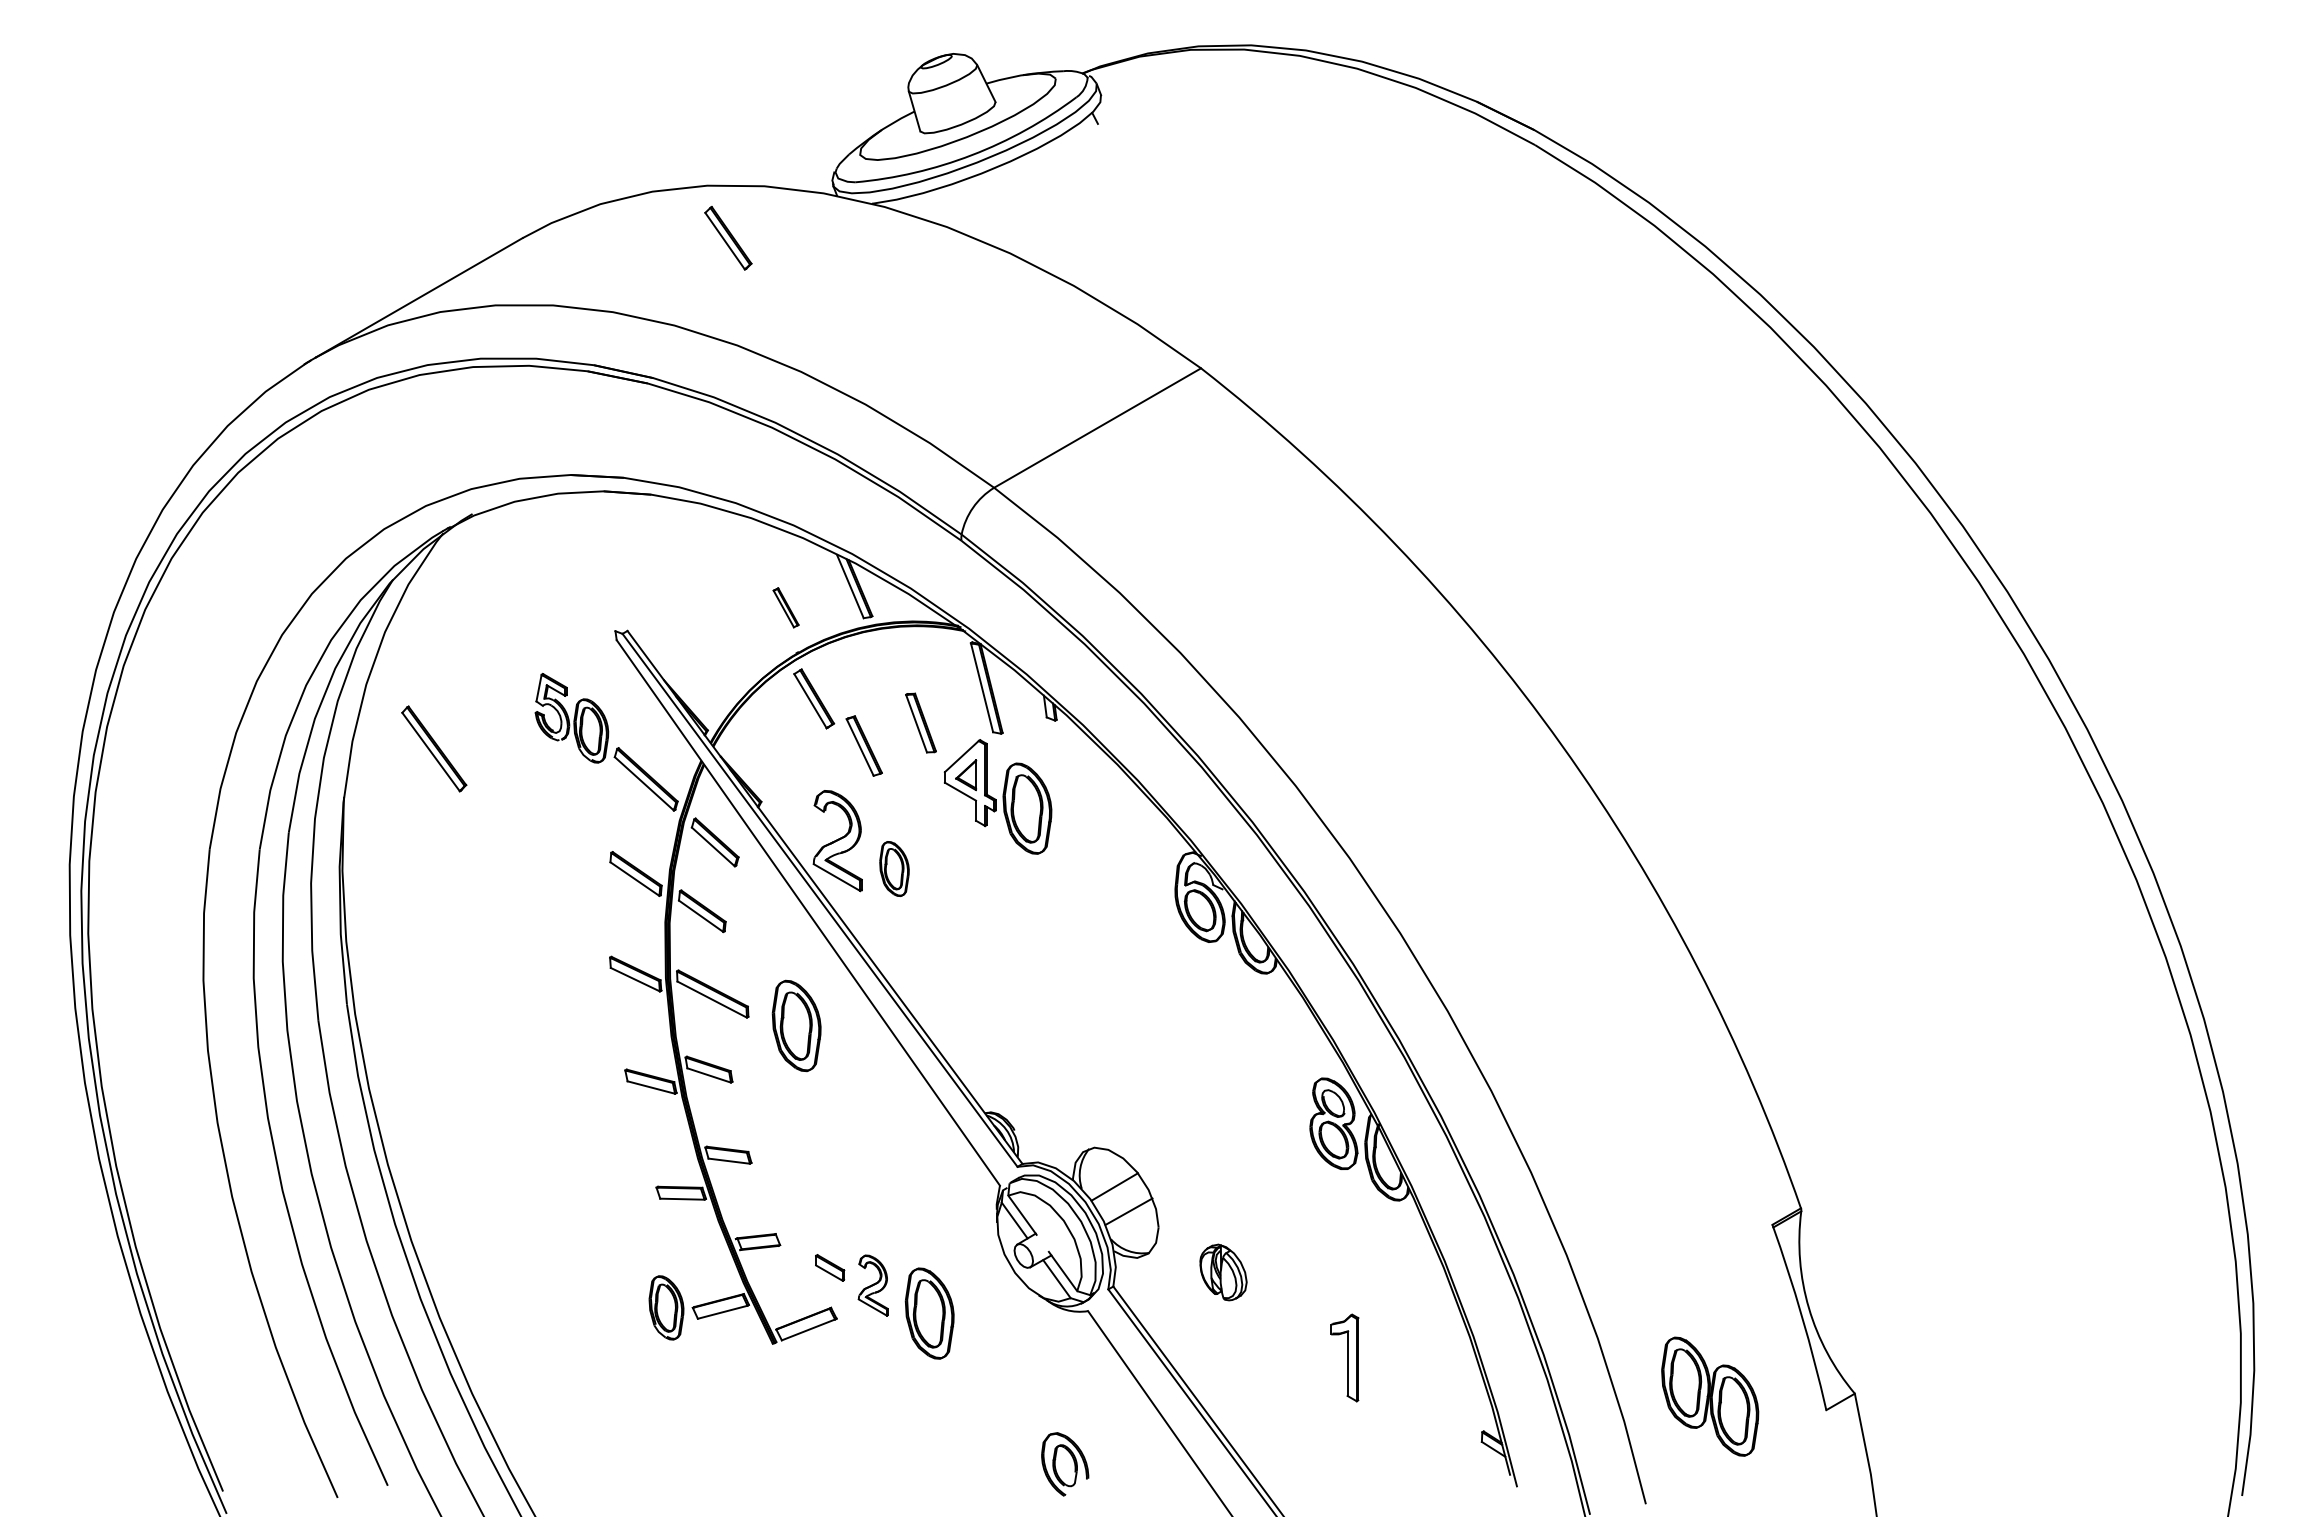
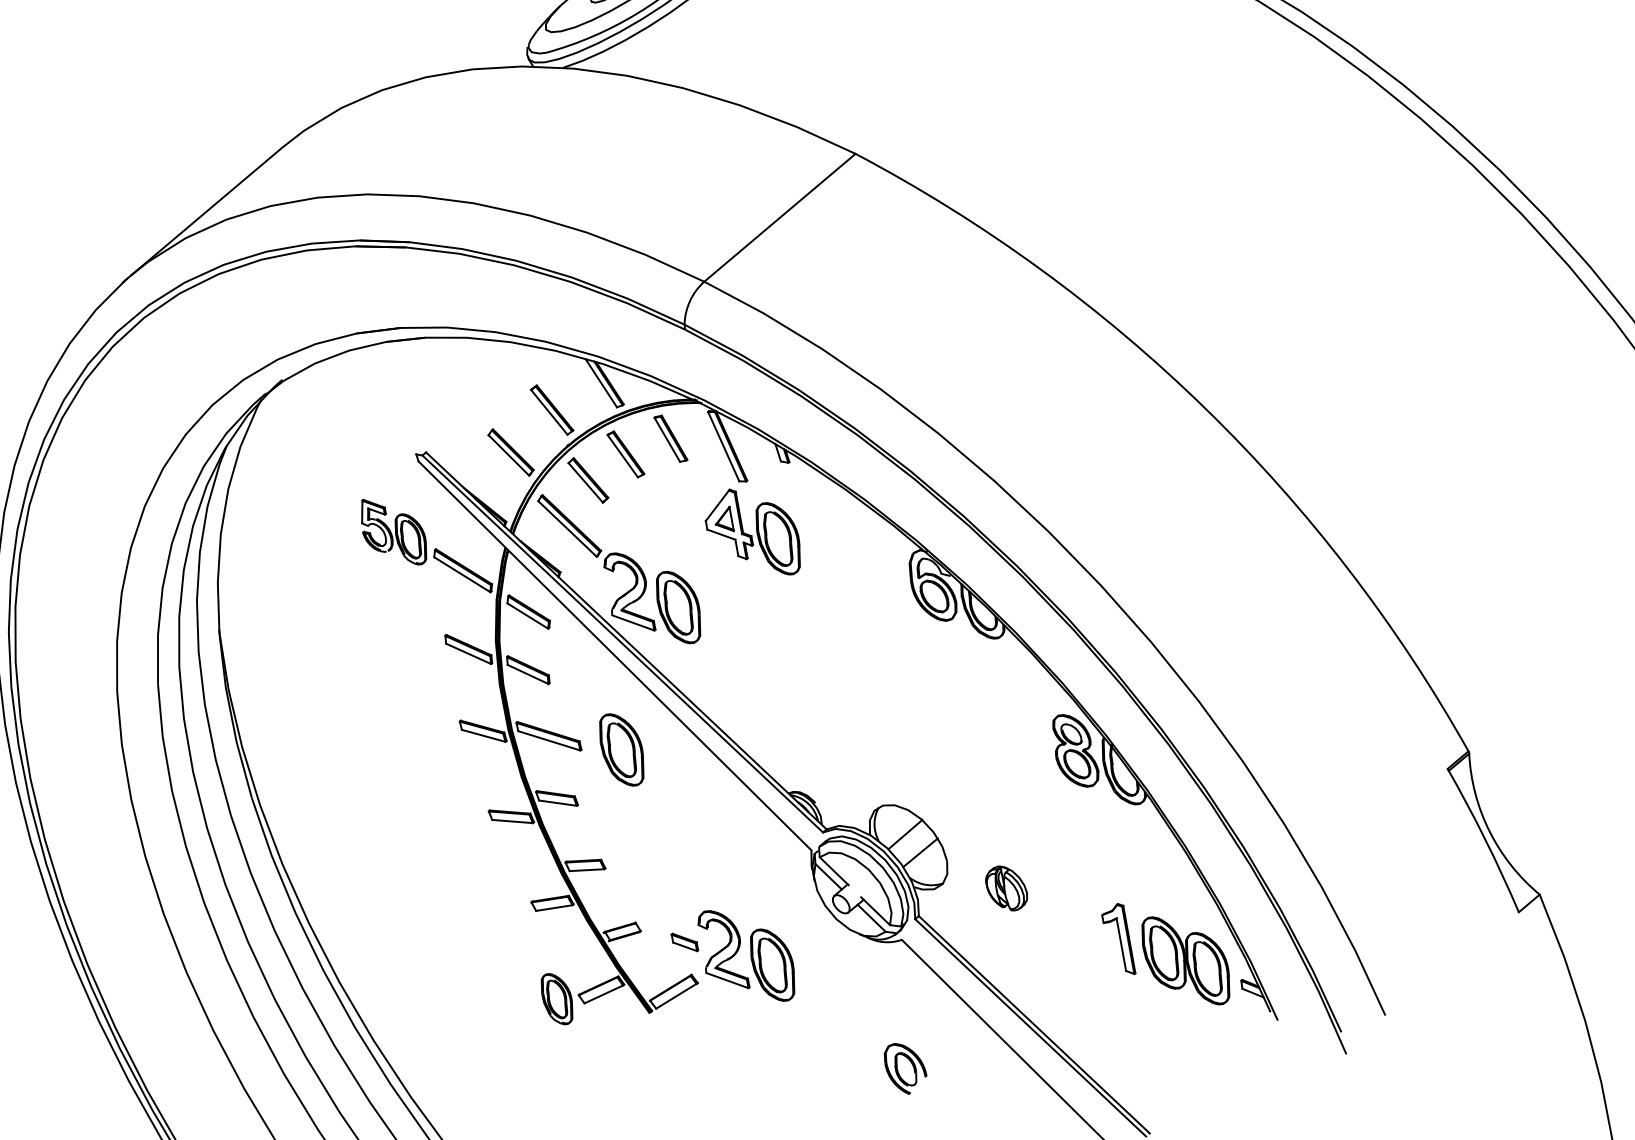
part: (728, 238) -> (511, 452), moved
part: (785, 607) -> (551, 410), size x1.67
part: (920, 722) -> (670, 438), moved
part: (863, 745) -> (625, 454), moved
part: (434, 748) -> (569, 525), moved
part: (894, 868) -> (678, 607), size x1.67
part: (873, 1285) -> (722, 950), size x1.67
part: (1710, 1396) -> (1186, 960), moved

